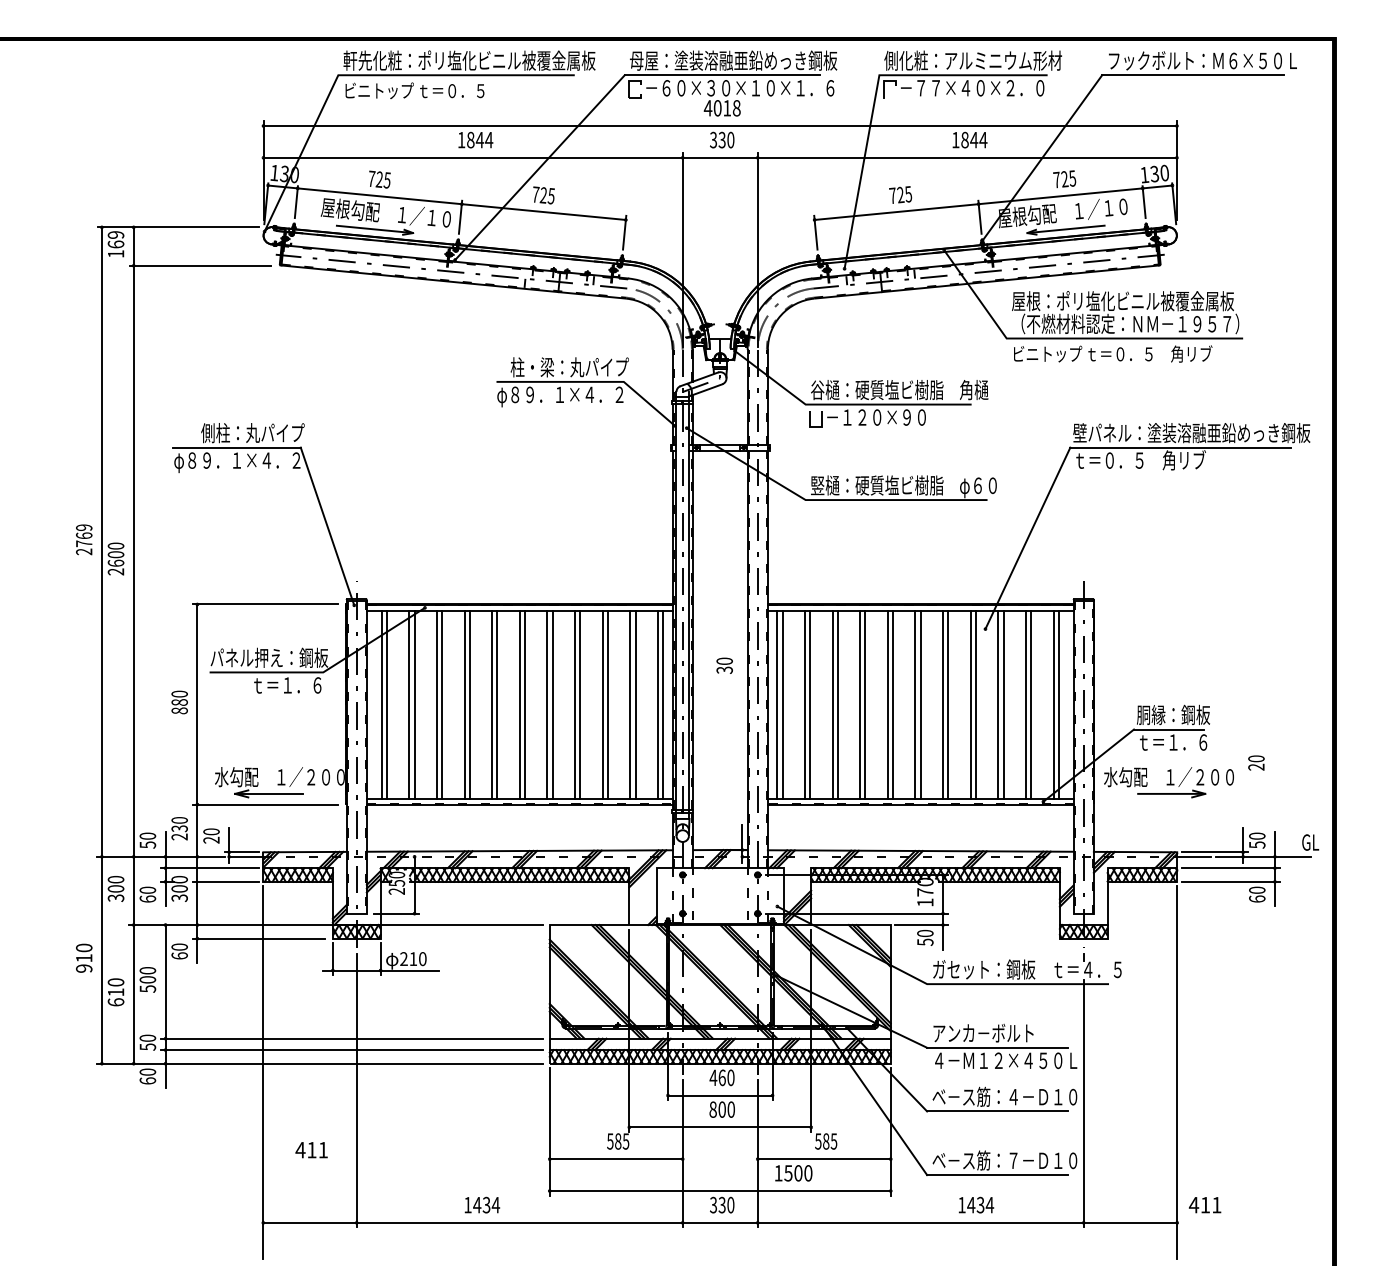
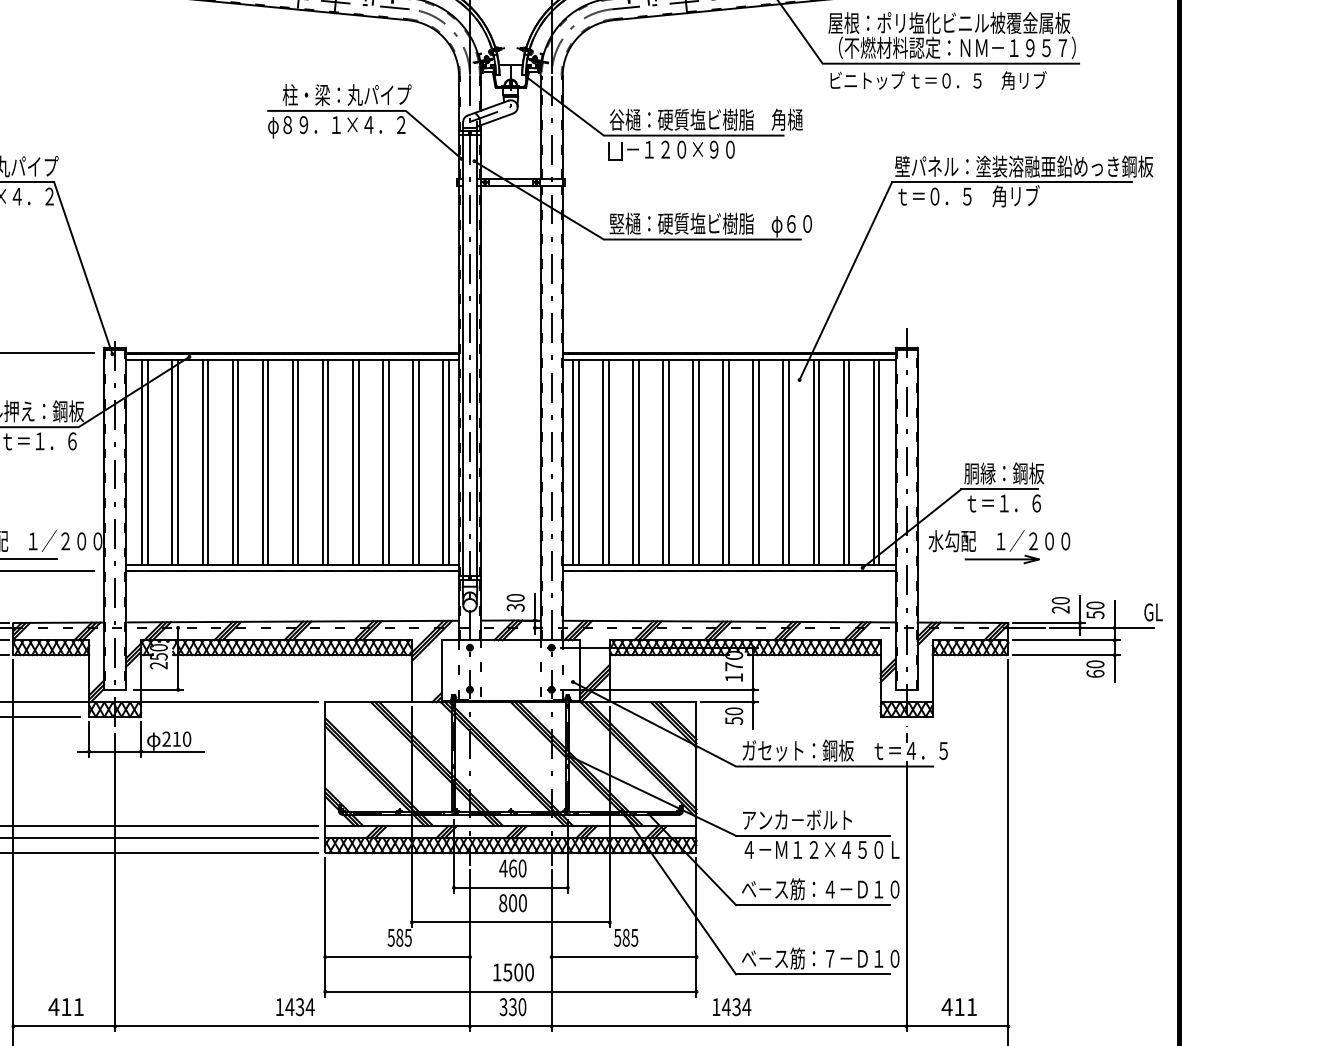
text: (724, 665) -> (515, 602), moved
text: (1256, 762) -> (1060, 604), moved
text: (311, 1150) -> (65, 1007), moved
text: (793, 1173) -> (513, 972), moved
text: (482, 1204) -> (295, 1006), moved
text: (976, 1204) -> (732, 1006), moved
text: (1205, 1205) -> (959, 1007), moved

